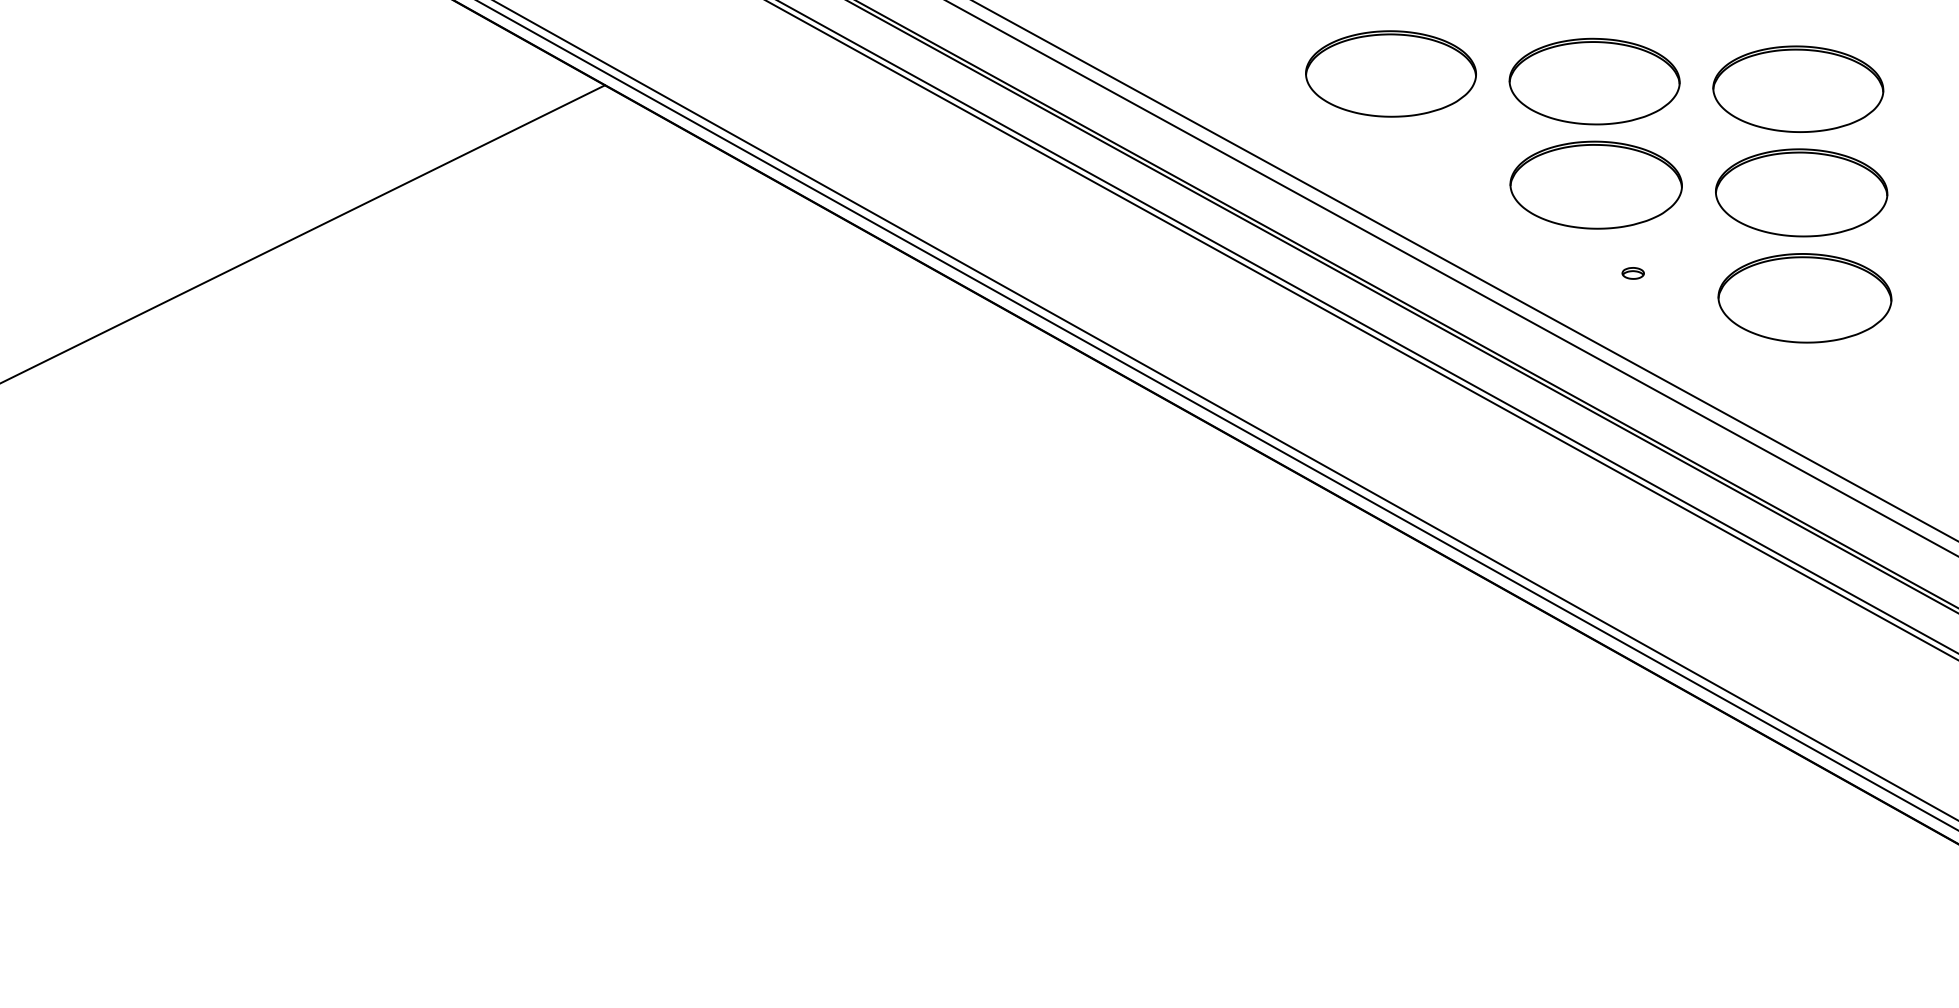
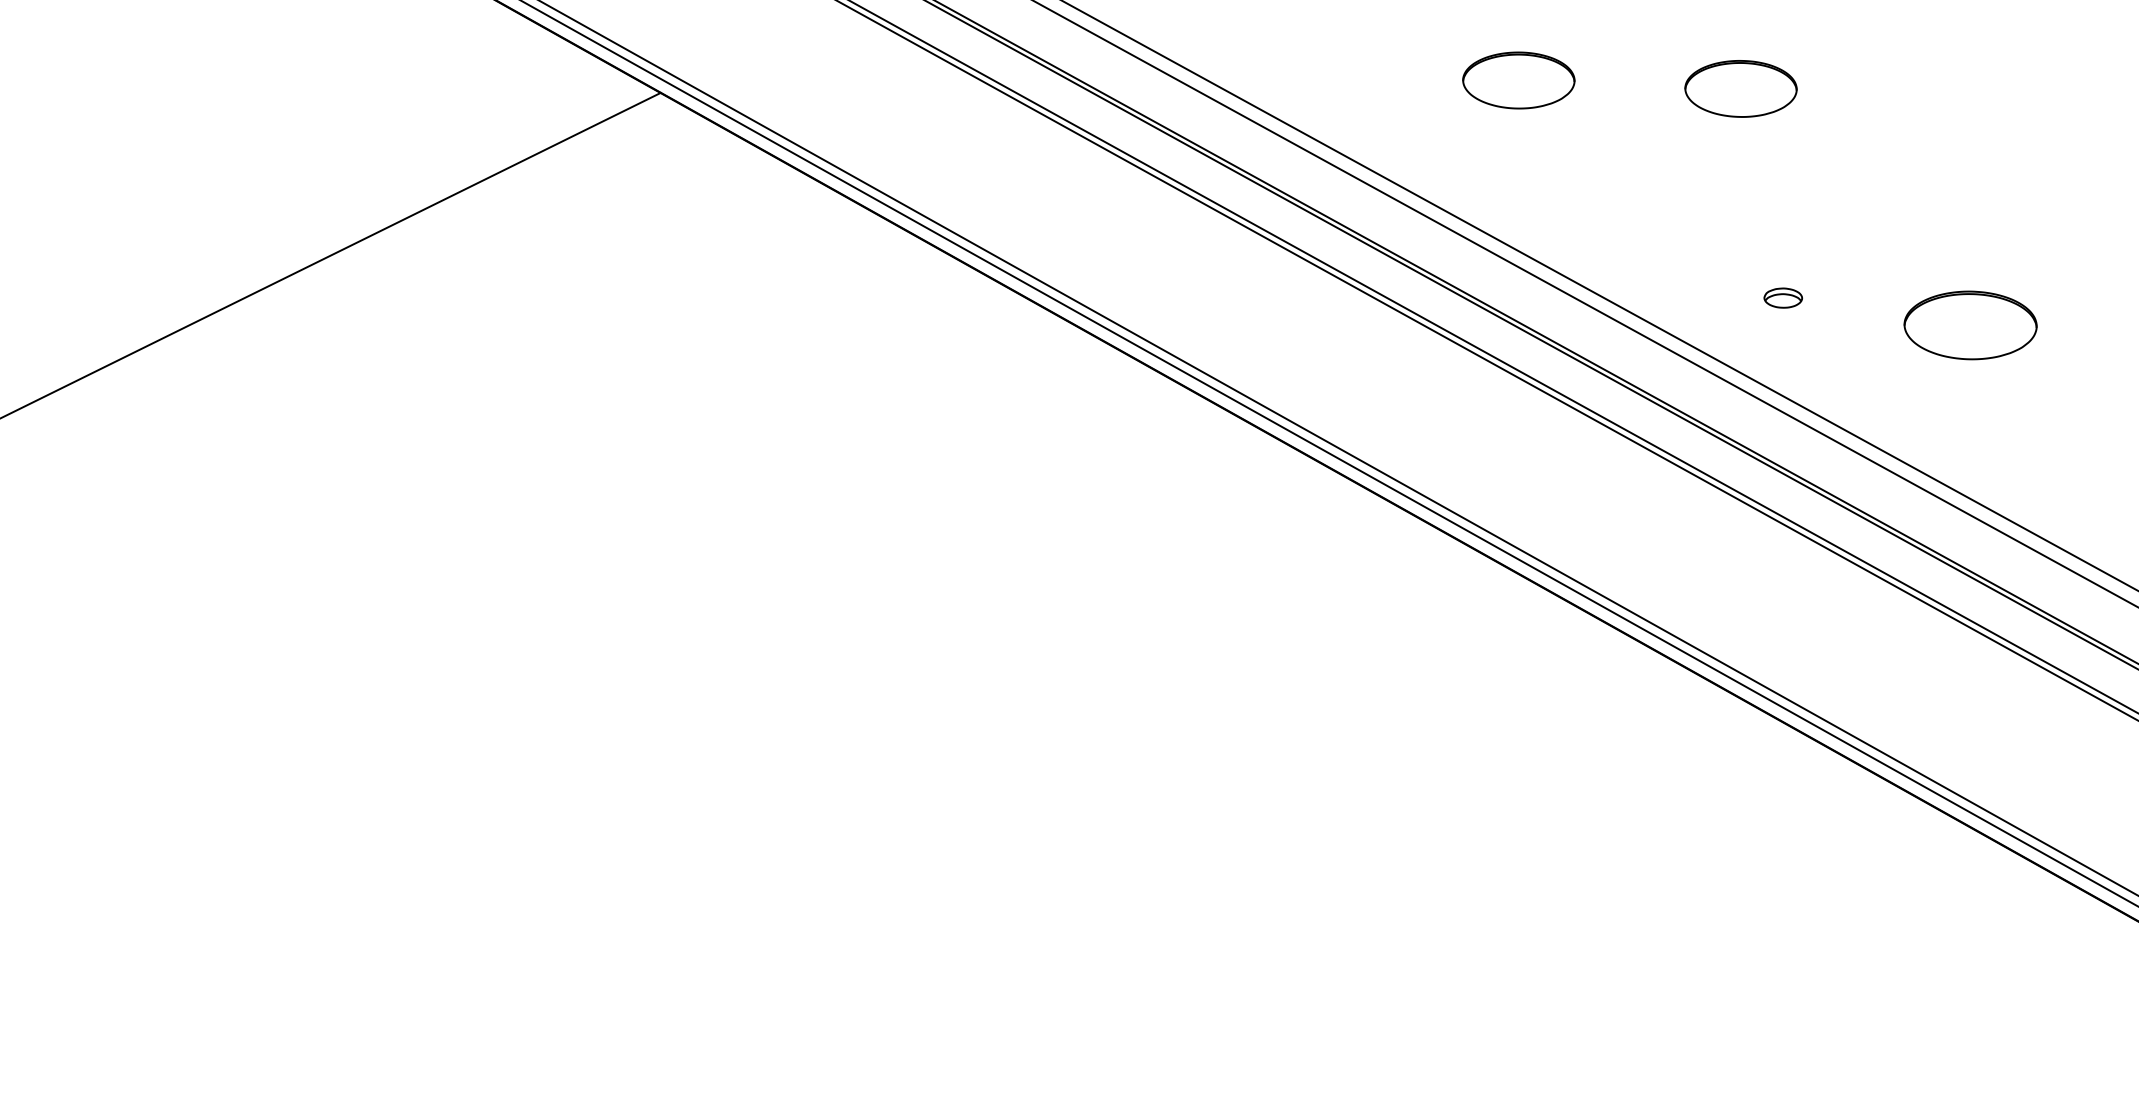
part: (1390, 73) -> (1518, 80), size x0.6
part: (1594, 81) -> (1740, 88), size x0.6
part: (1798, 88) -> (1963, 96), removed
part: (1595, 184) -> (1742, 201), removed
part: (1801, 192) -> (1966, 209), removed
part: (1632, 273) -> (1782, 298), size x1.6
part: (1804, 298) -> (1970, 325), size x0.7

